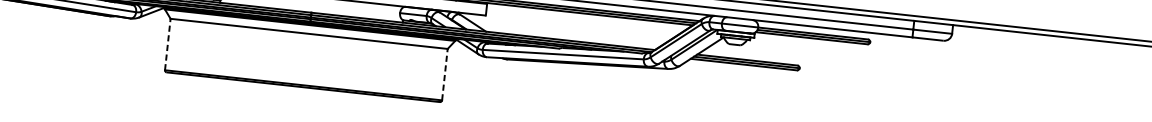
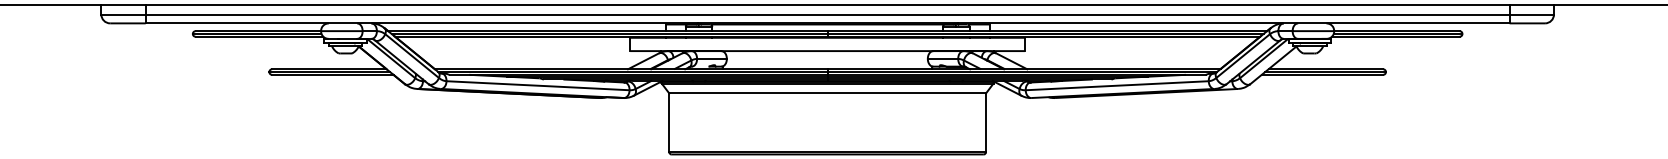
line: (168, 44) -> (669, 122), dashed -> solid
line: (445, 74) -> (986, 122), dashed -> solid

